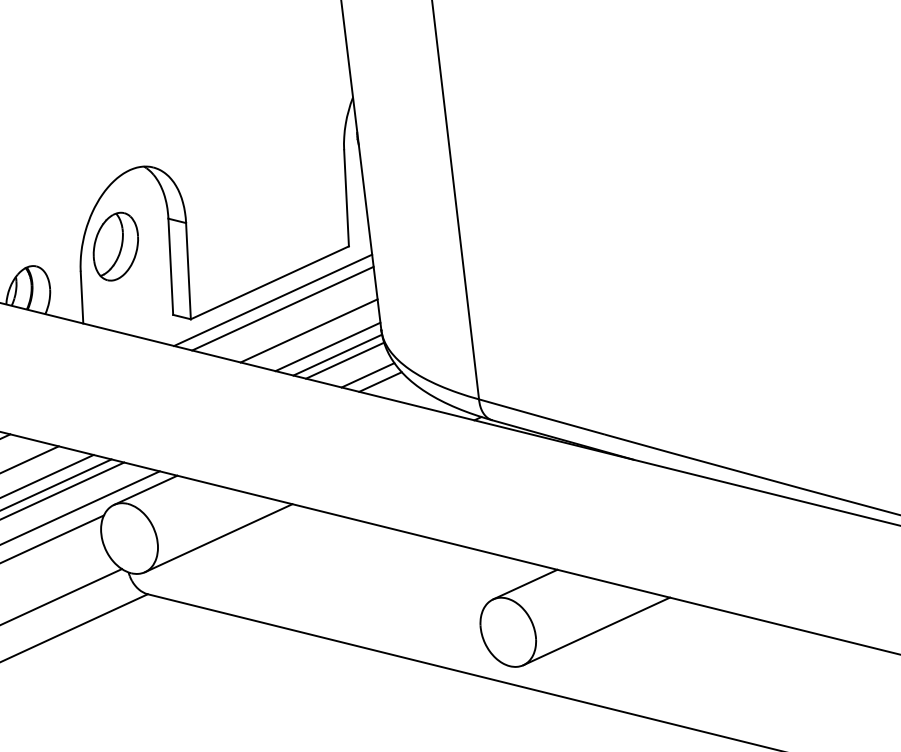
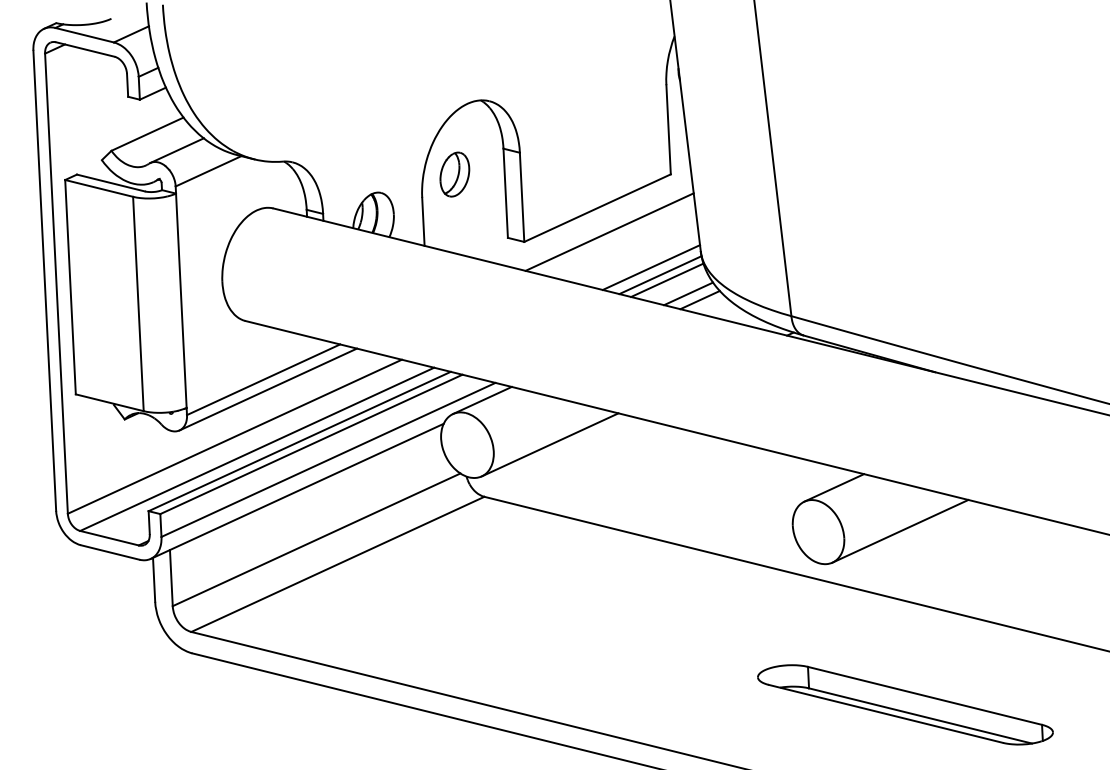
part: (115, 246) -> (454, 174), size x0.7
line: (273, 300) -> (600, 224), removed
line: (308, 330) -> (633, 252), removed

